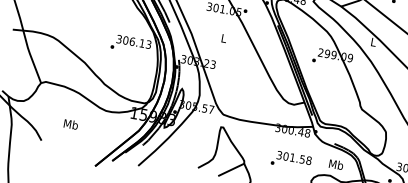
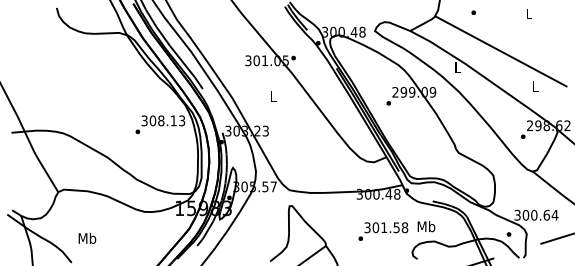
text: (132, 41) -> (161, 120), 306.13 -> 308.13
text: (71, 123) -> (87, 237), moved
text: (336, 164) -> (426, 226), moved

